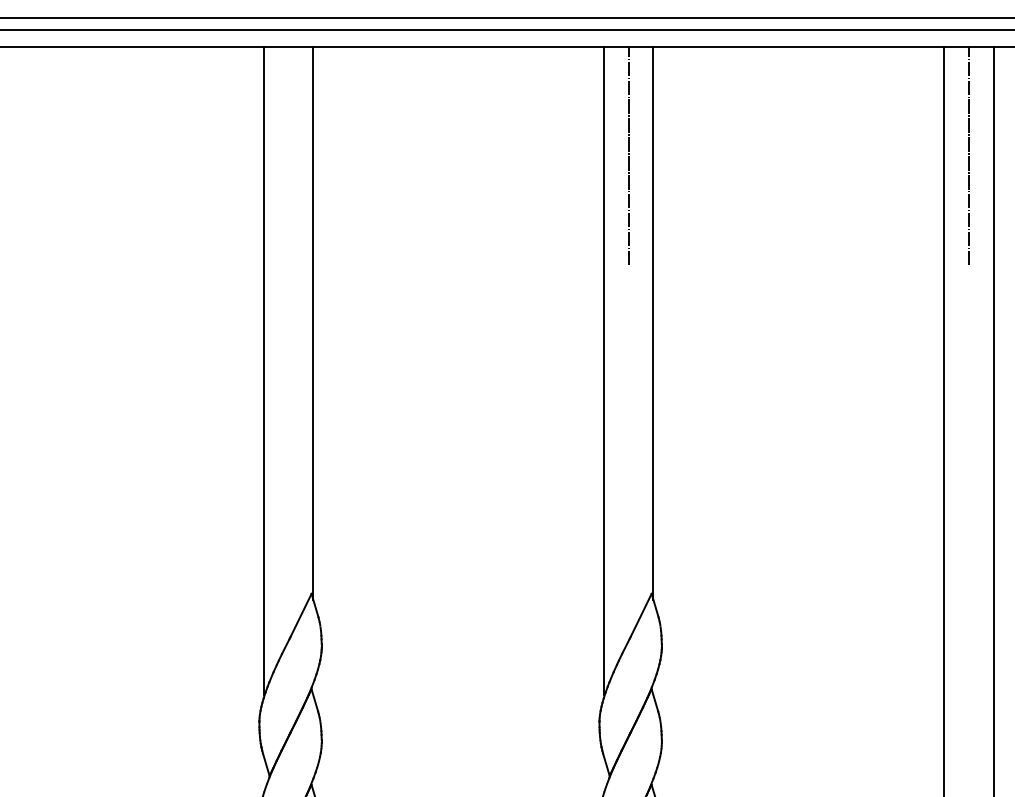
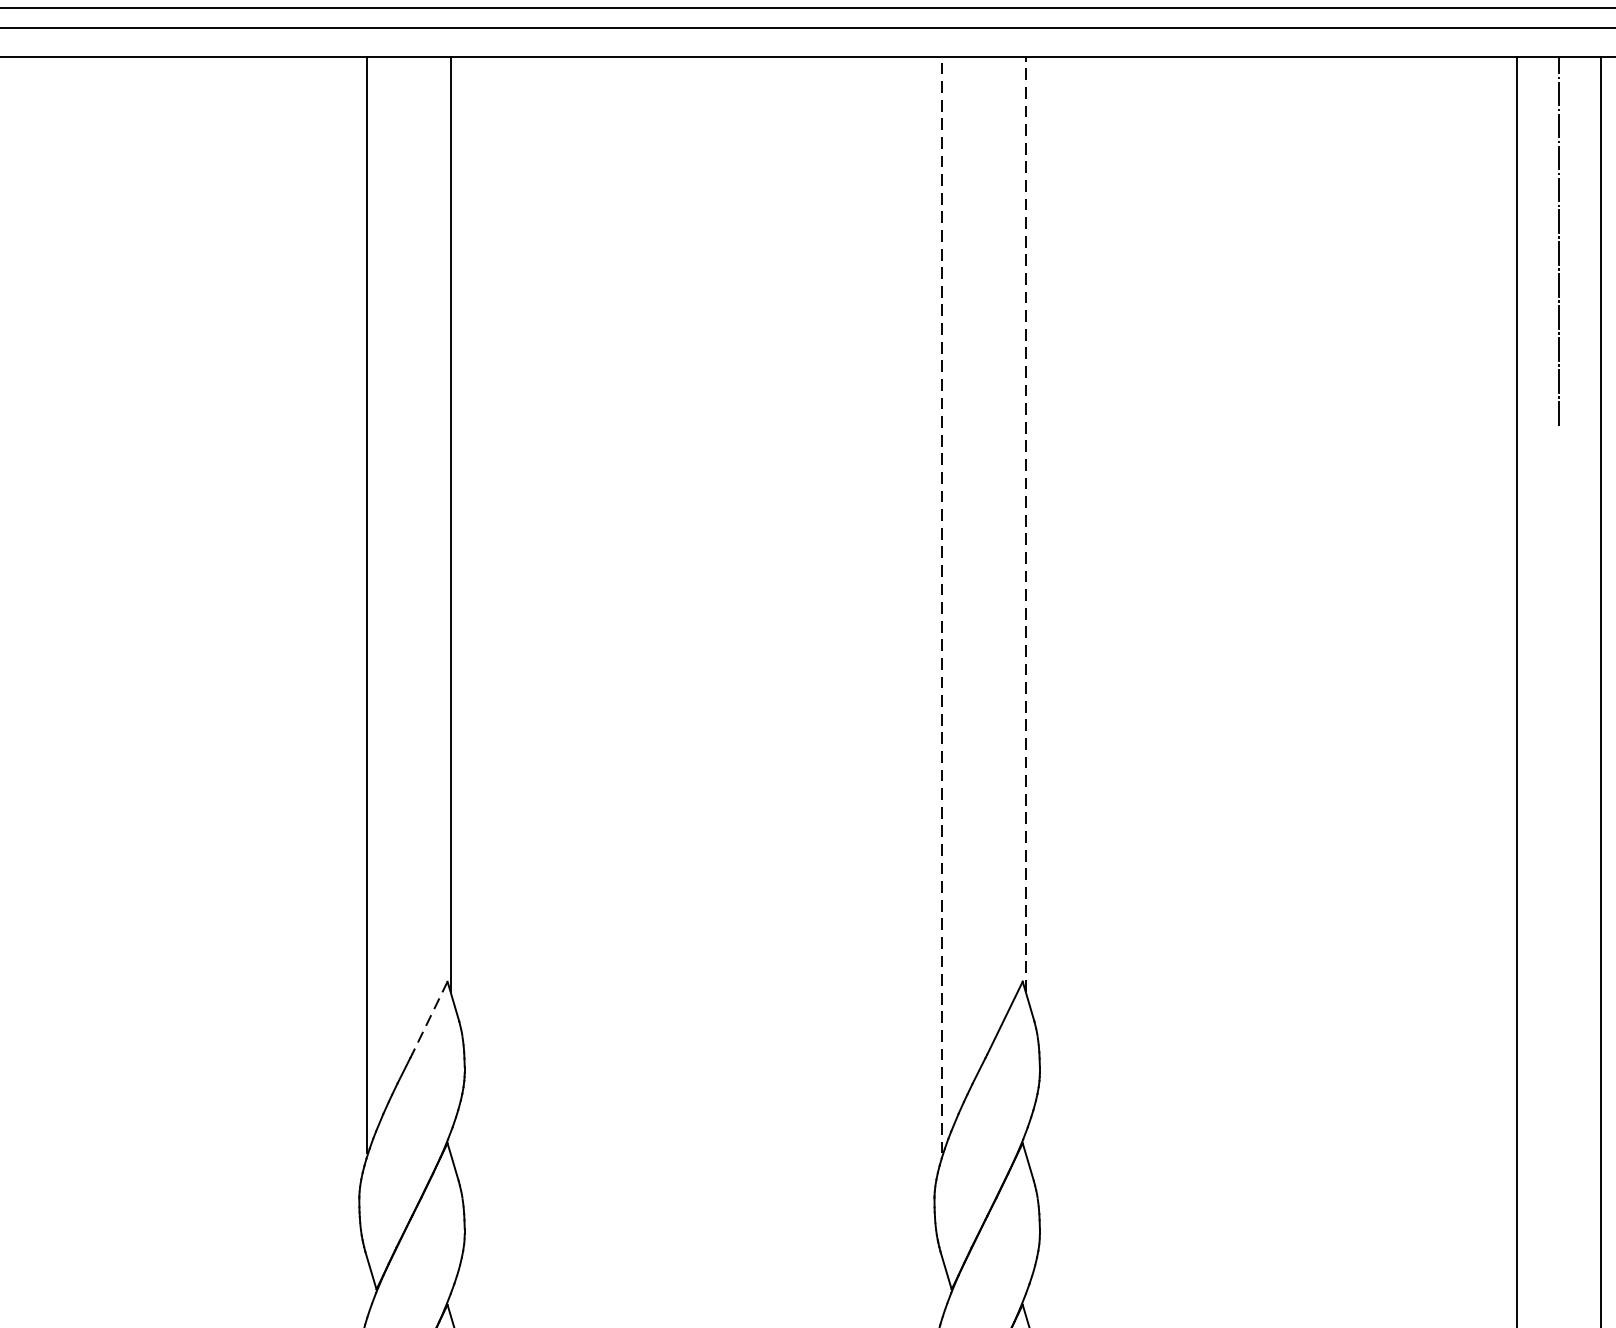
line: (628, 156) -> (983, 242), removed
line: (653, 322) -> (1025, 522), solid -> dashed
line: (604, 370) -> (942, 604), solid -> dashed
line: (300, 615) -> (428, 1018), solid -> dashed

